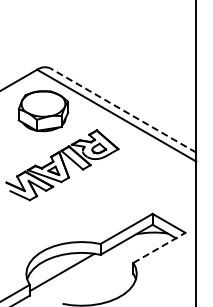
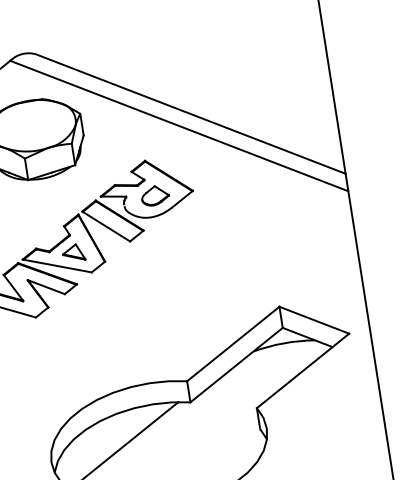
line: (122, 110) -> (189, 114), dashed -> solid
line: (159, 247) -> (303, 370), dashed -> solid

